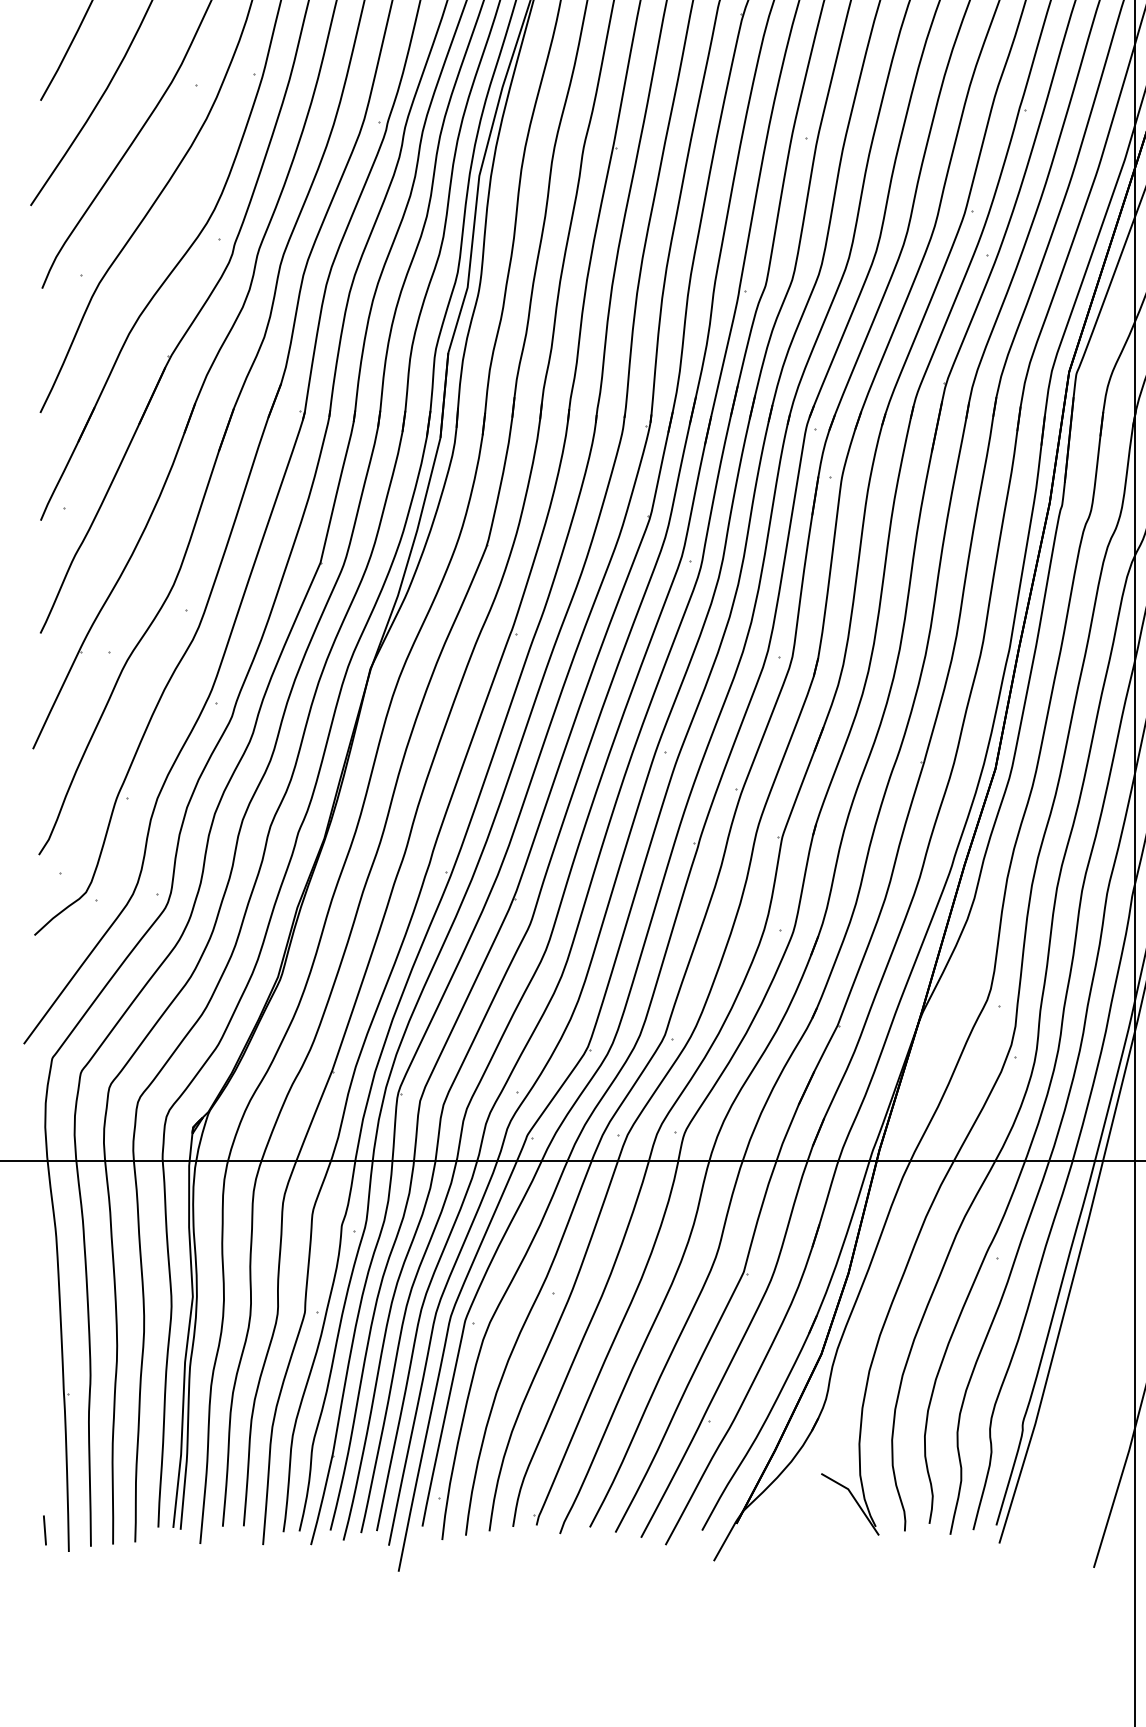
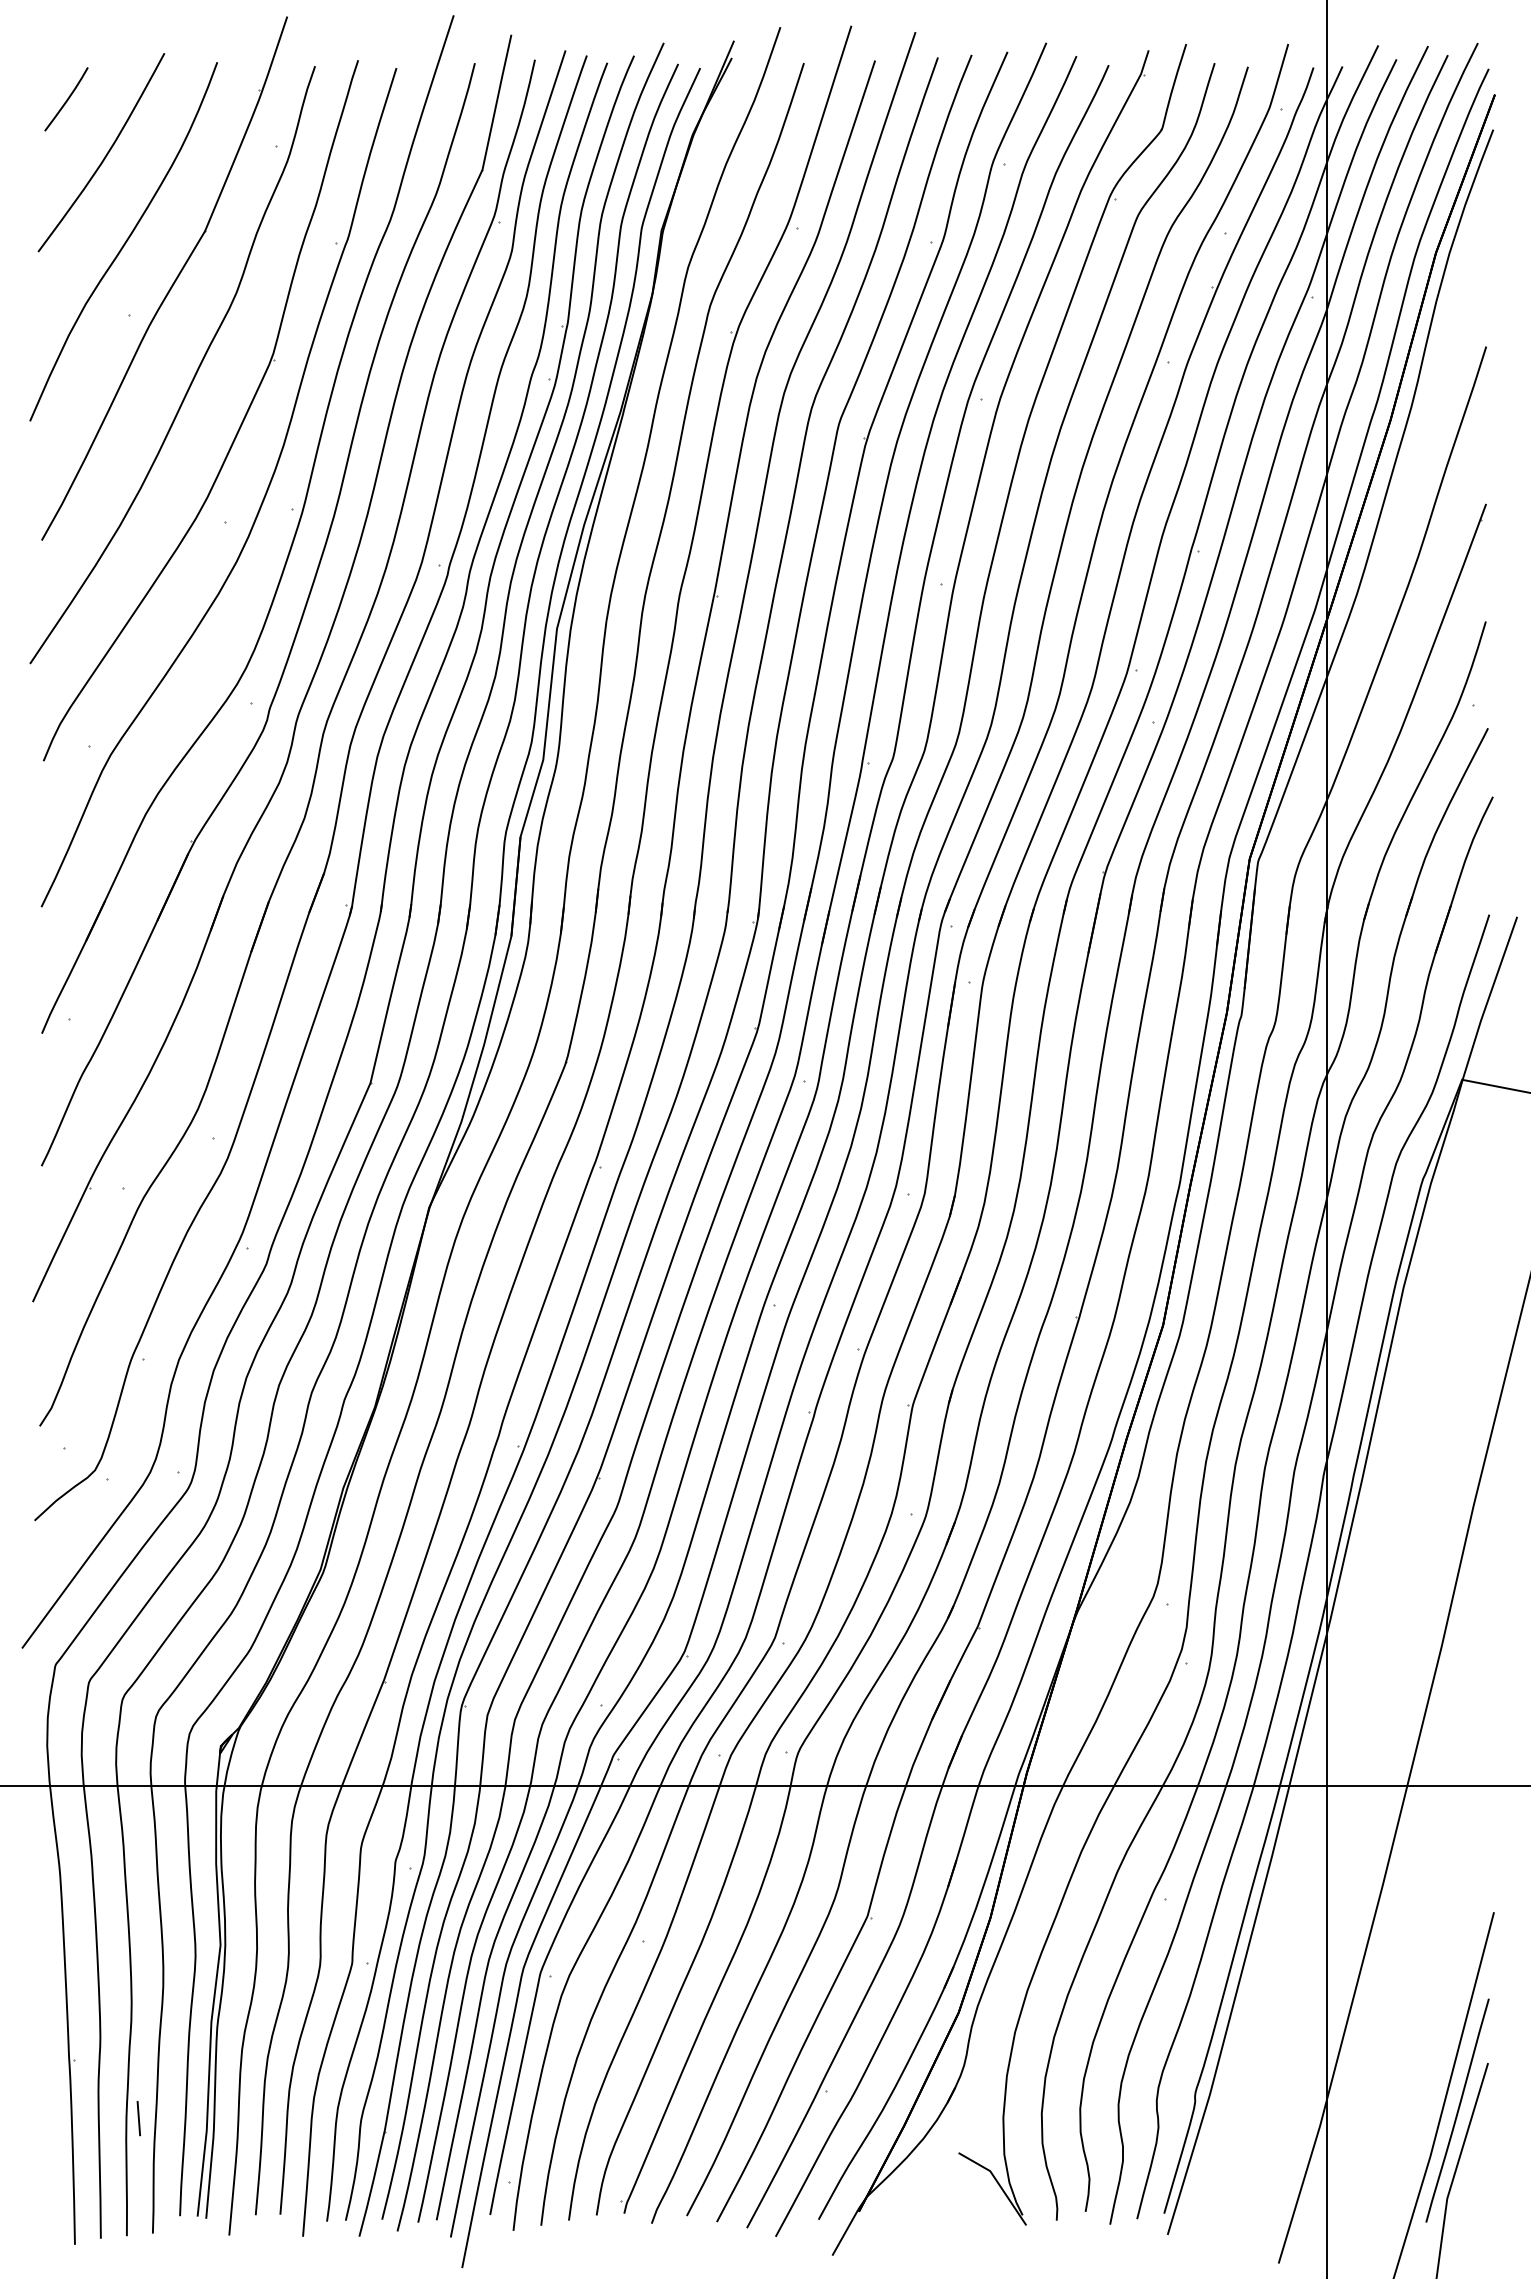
line: (44, 1530) -> (138, 2118), moved

